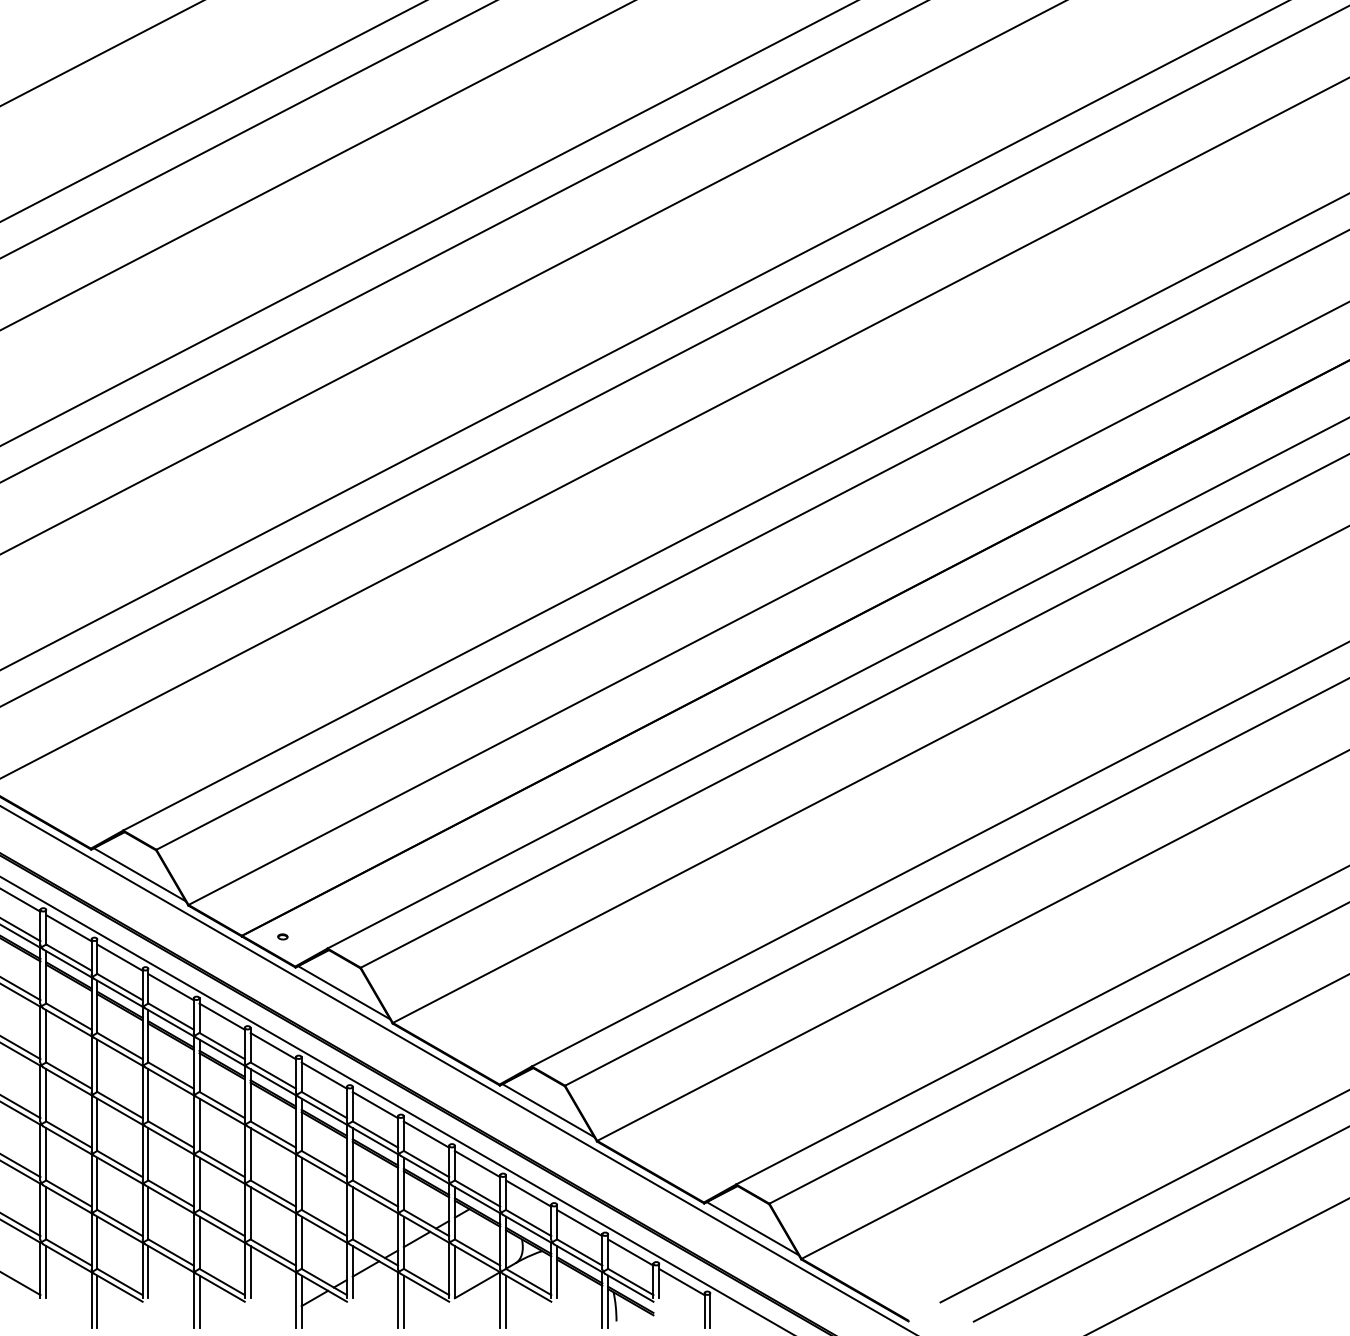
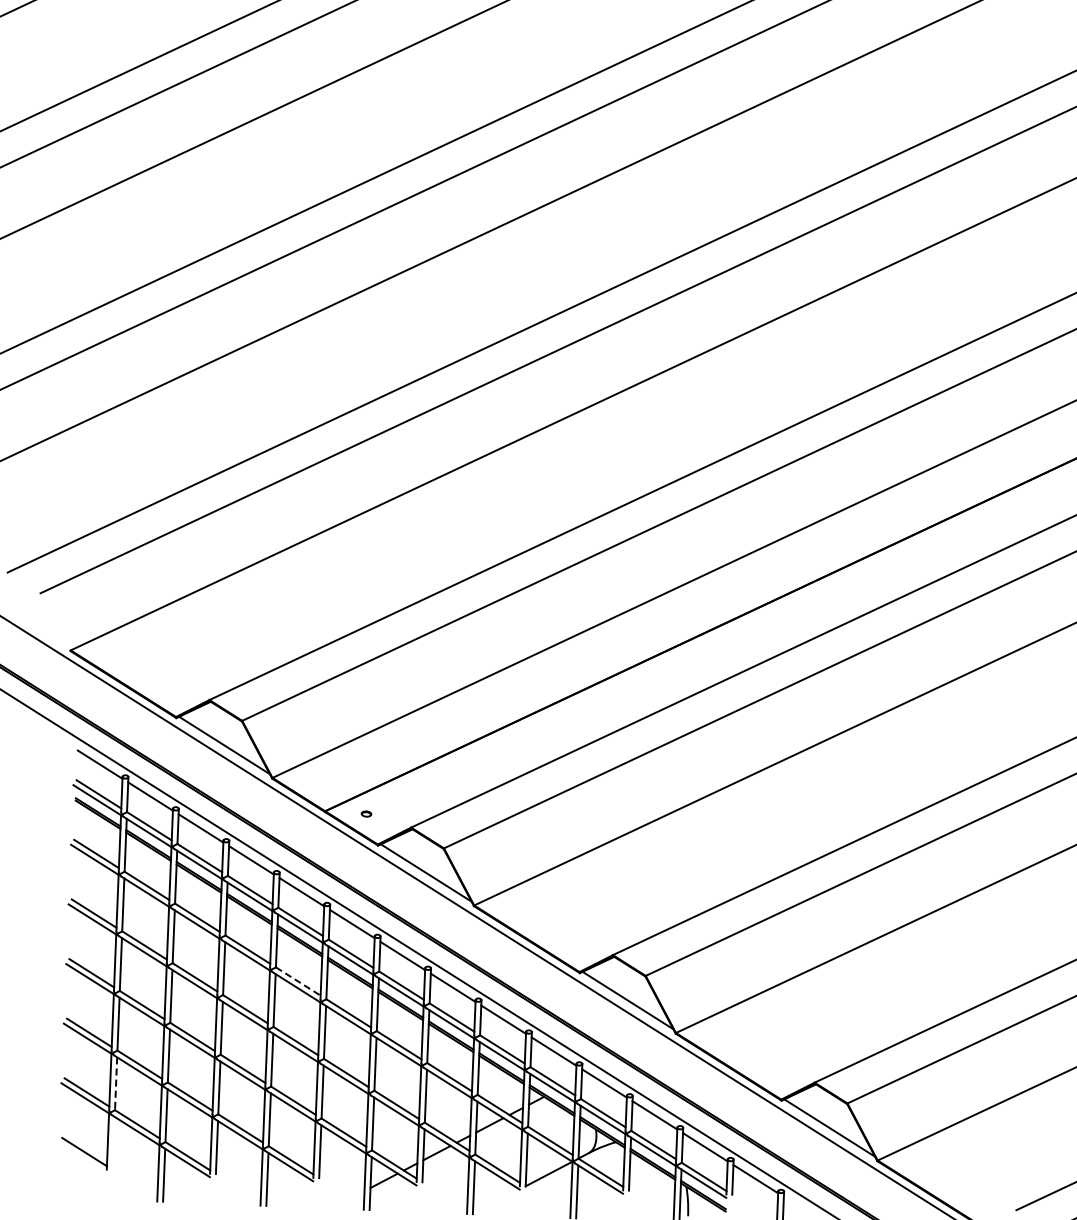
line: (222, 1105) -> (298, 982), solid -> dashed
line: (46, 1213) -> (116, 1084), solid -> dashed
line: (46, 1272) -> (113, 1143), removed

